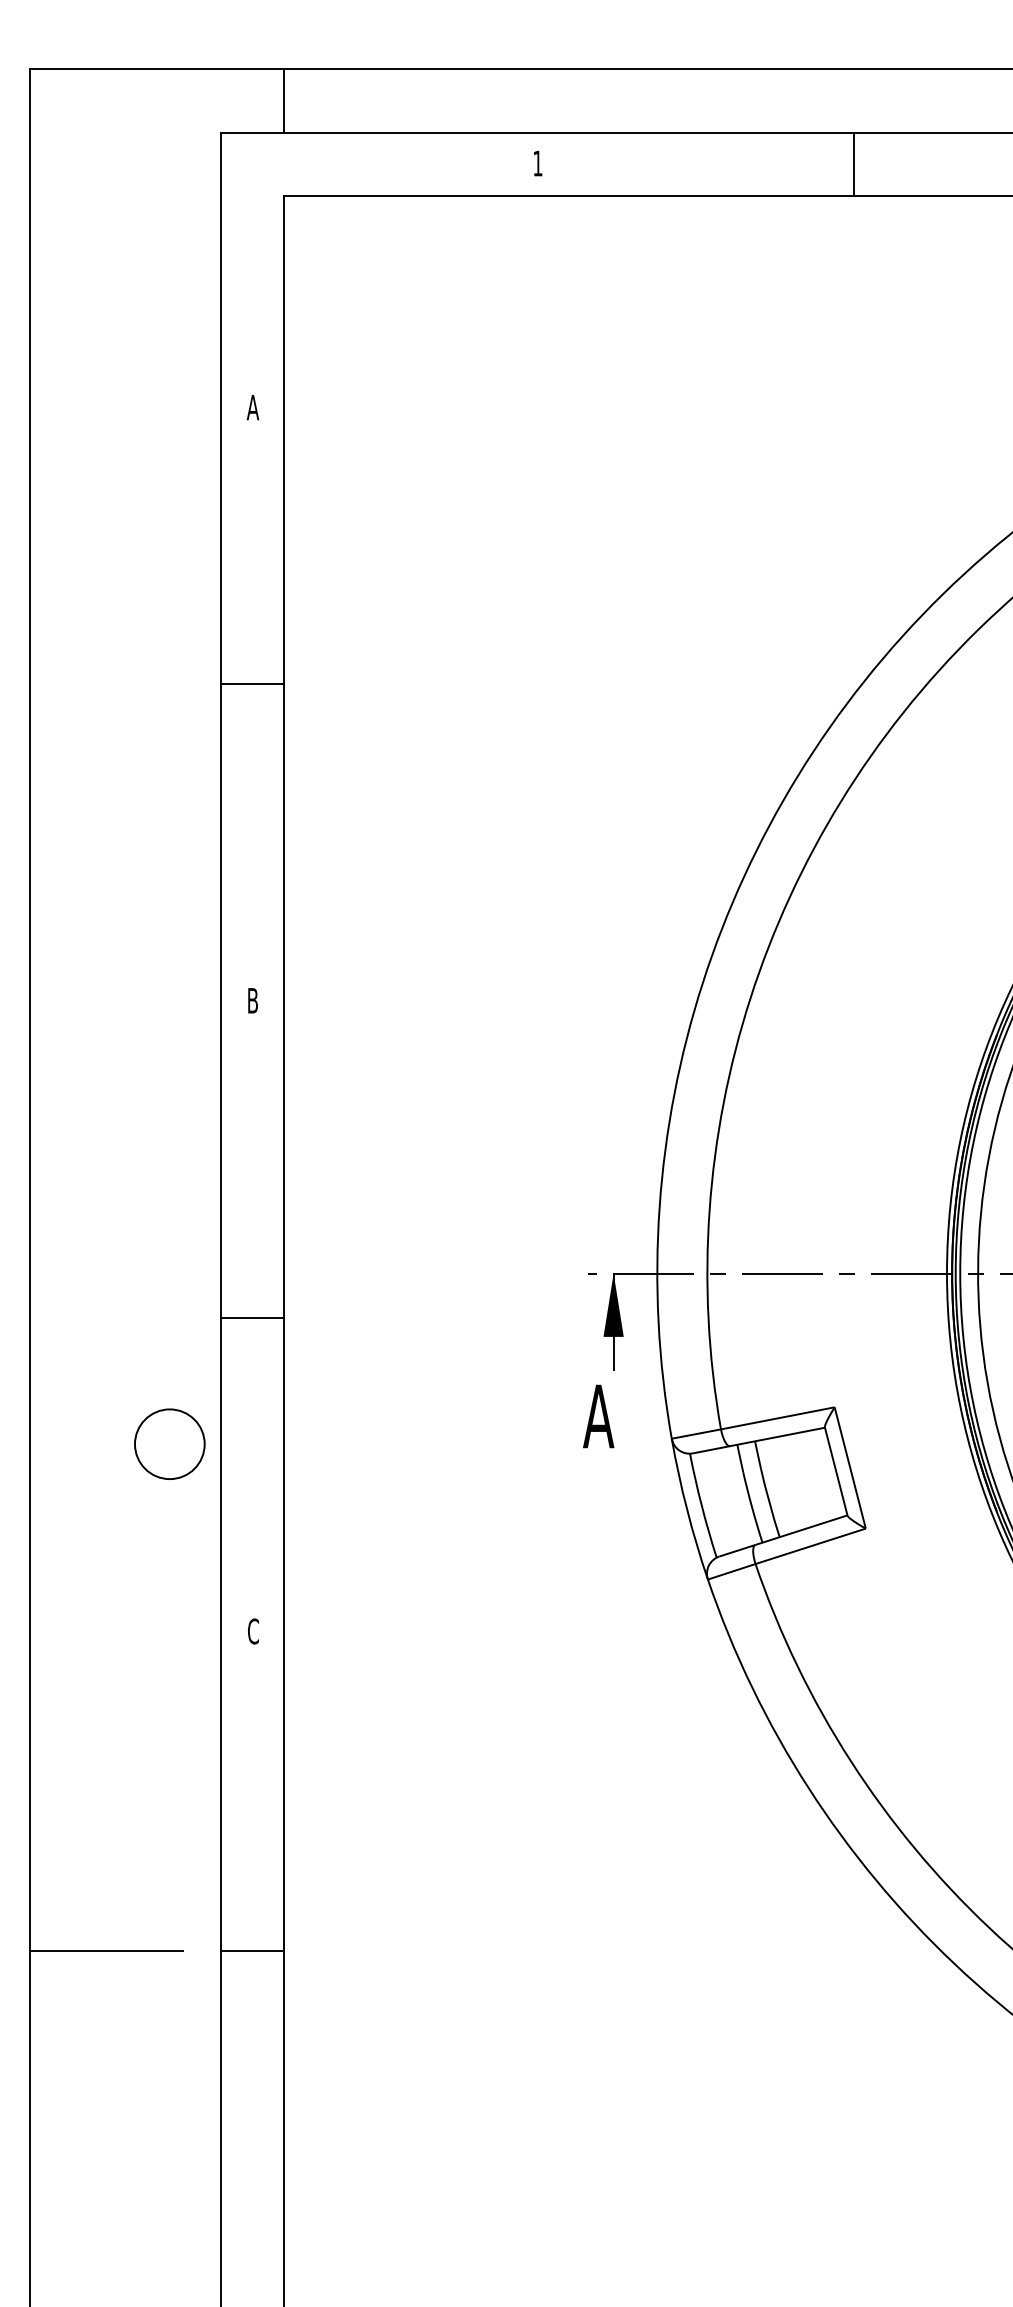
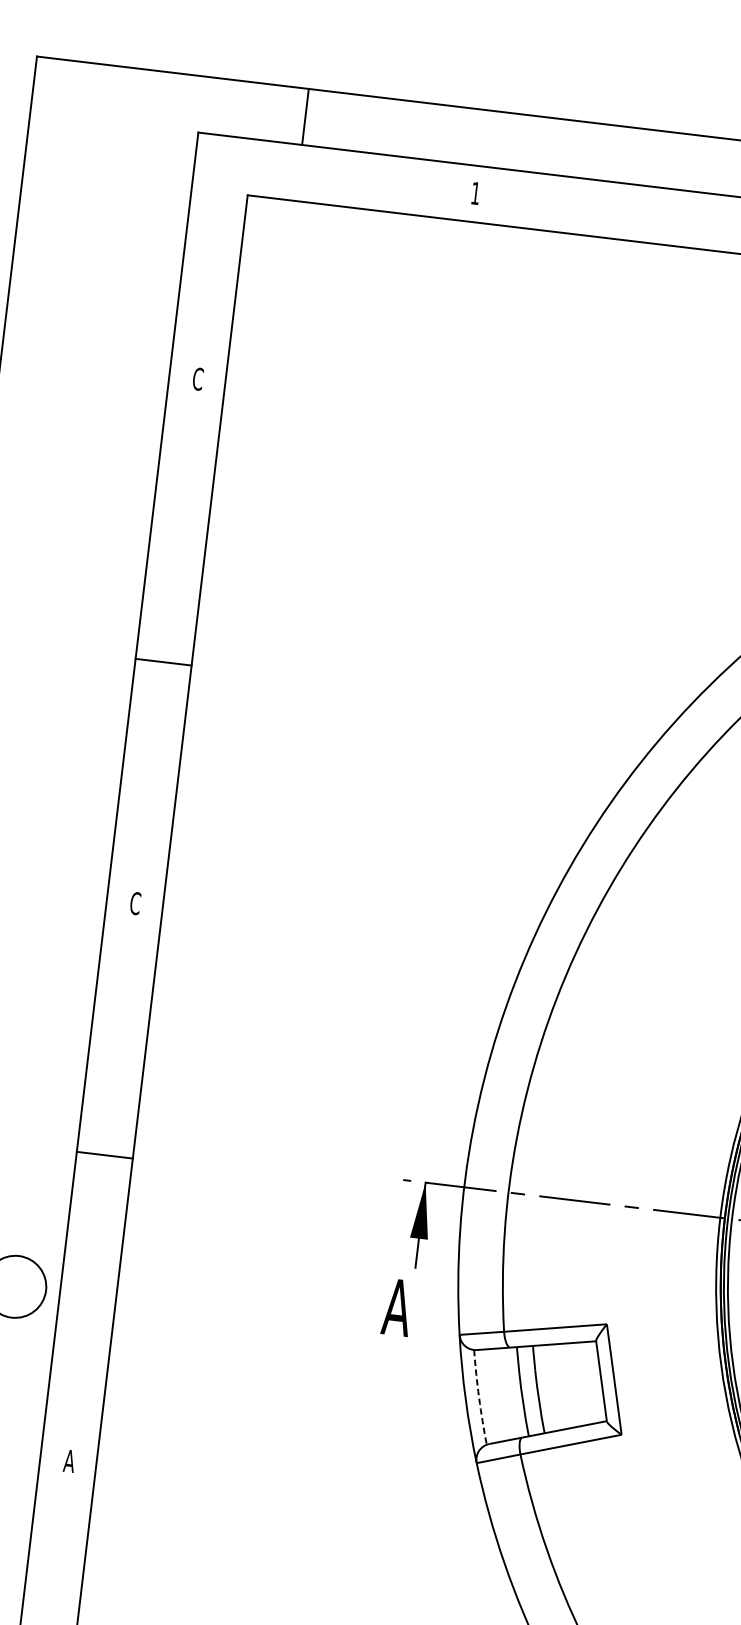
line: (283, 100) -> (305, 116), moved
text: (252, 407) -> (197, 379), A -> C
line: (251, 683) -> (163, 661), moved
text: (252, 1000) -> (135, 903), B -> C
line: (251, 1317) -> (104, 1155), moved
arc: (701, 1506) -> (478, 1397), solid -> dashed
text: (253, 1631) -> (69, 1461), C -> A

